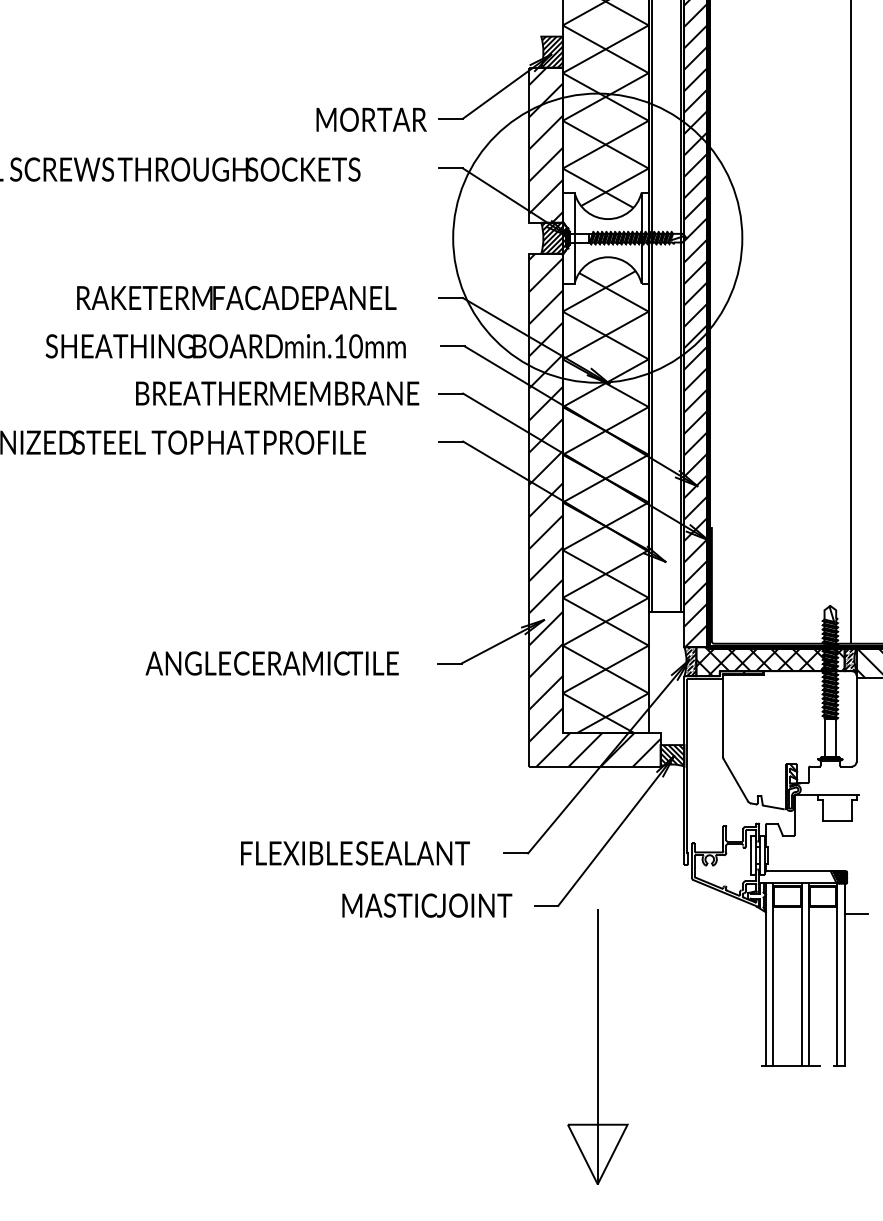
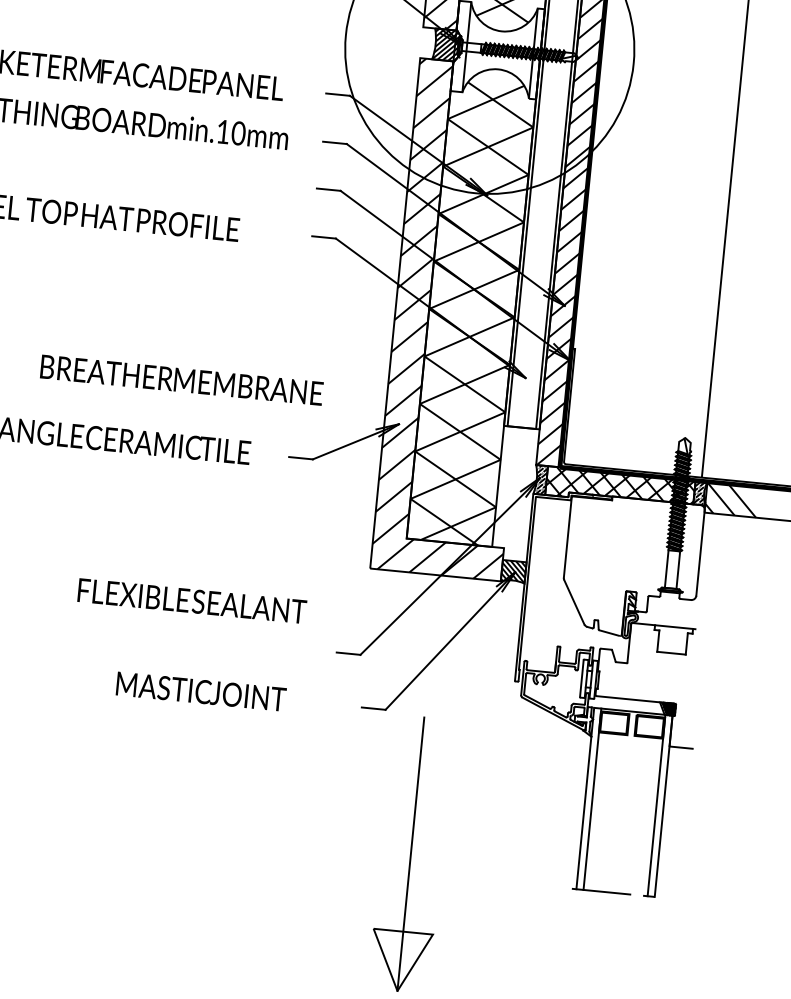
text: (277, 393) -> (181, 380), moved
text: (355, 853) -> (192, 601), moved
text: (427, 905) -> (201, 691), moved
line: (801, 974) -> (620, 802), removed
line: (808, 974) -> (627, 802), removed

